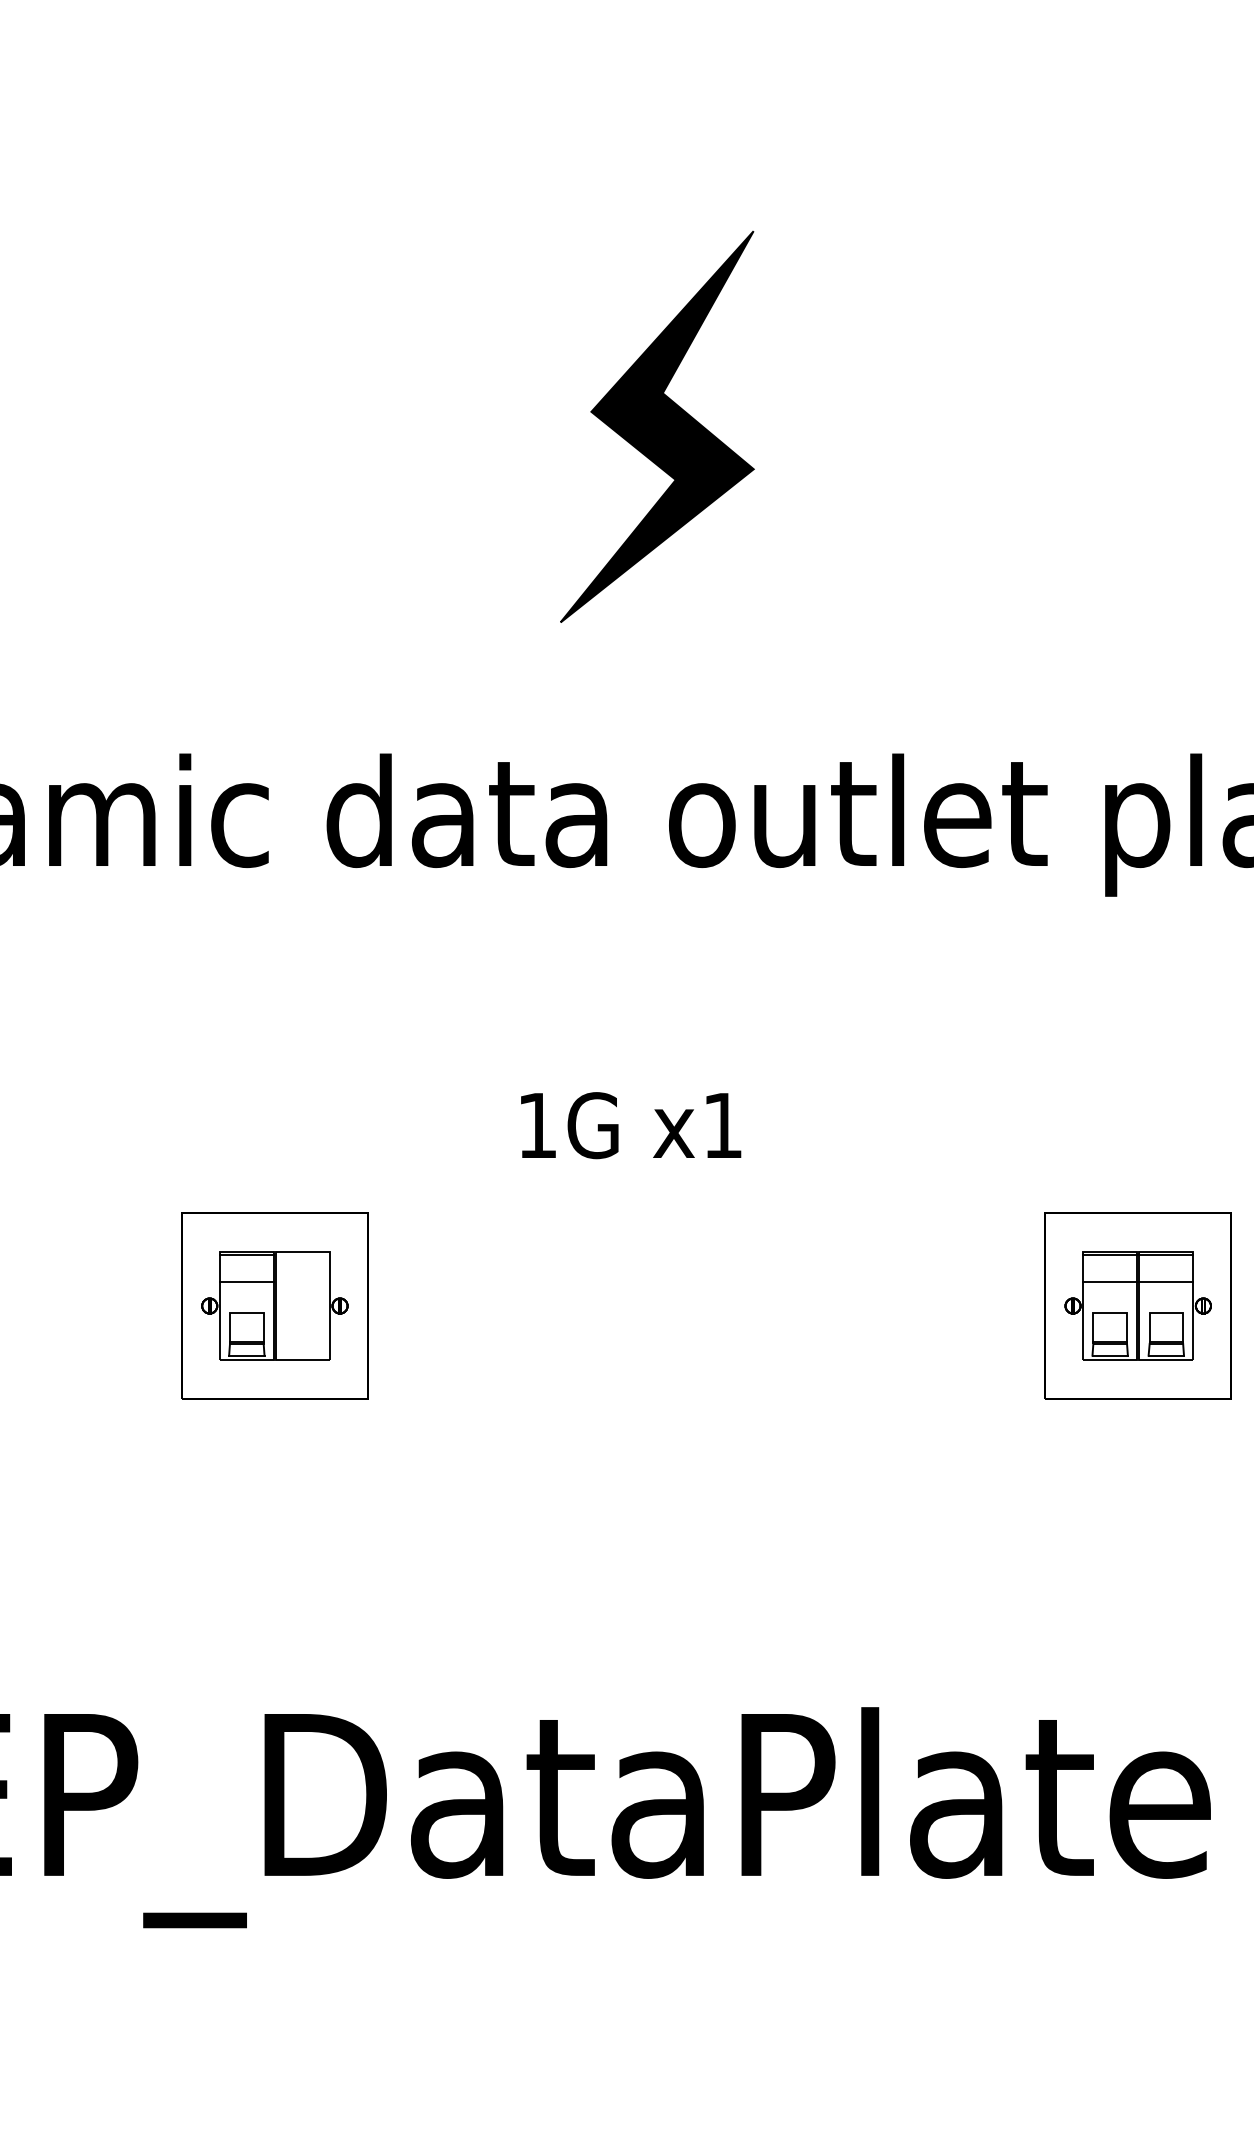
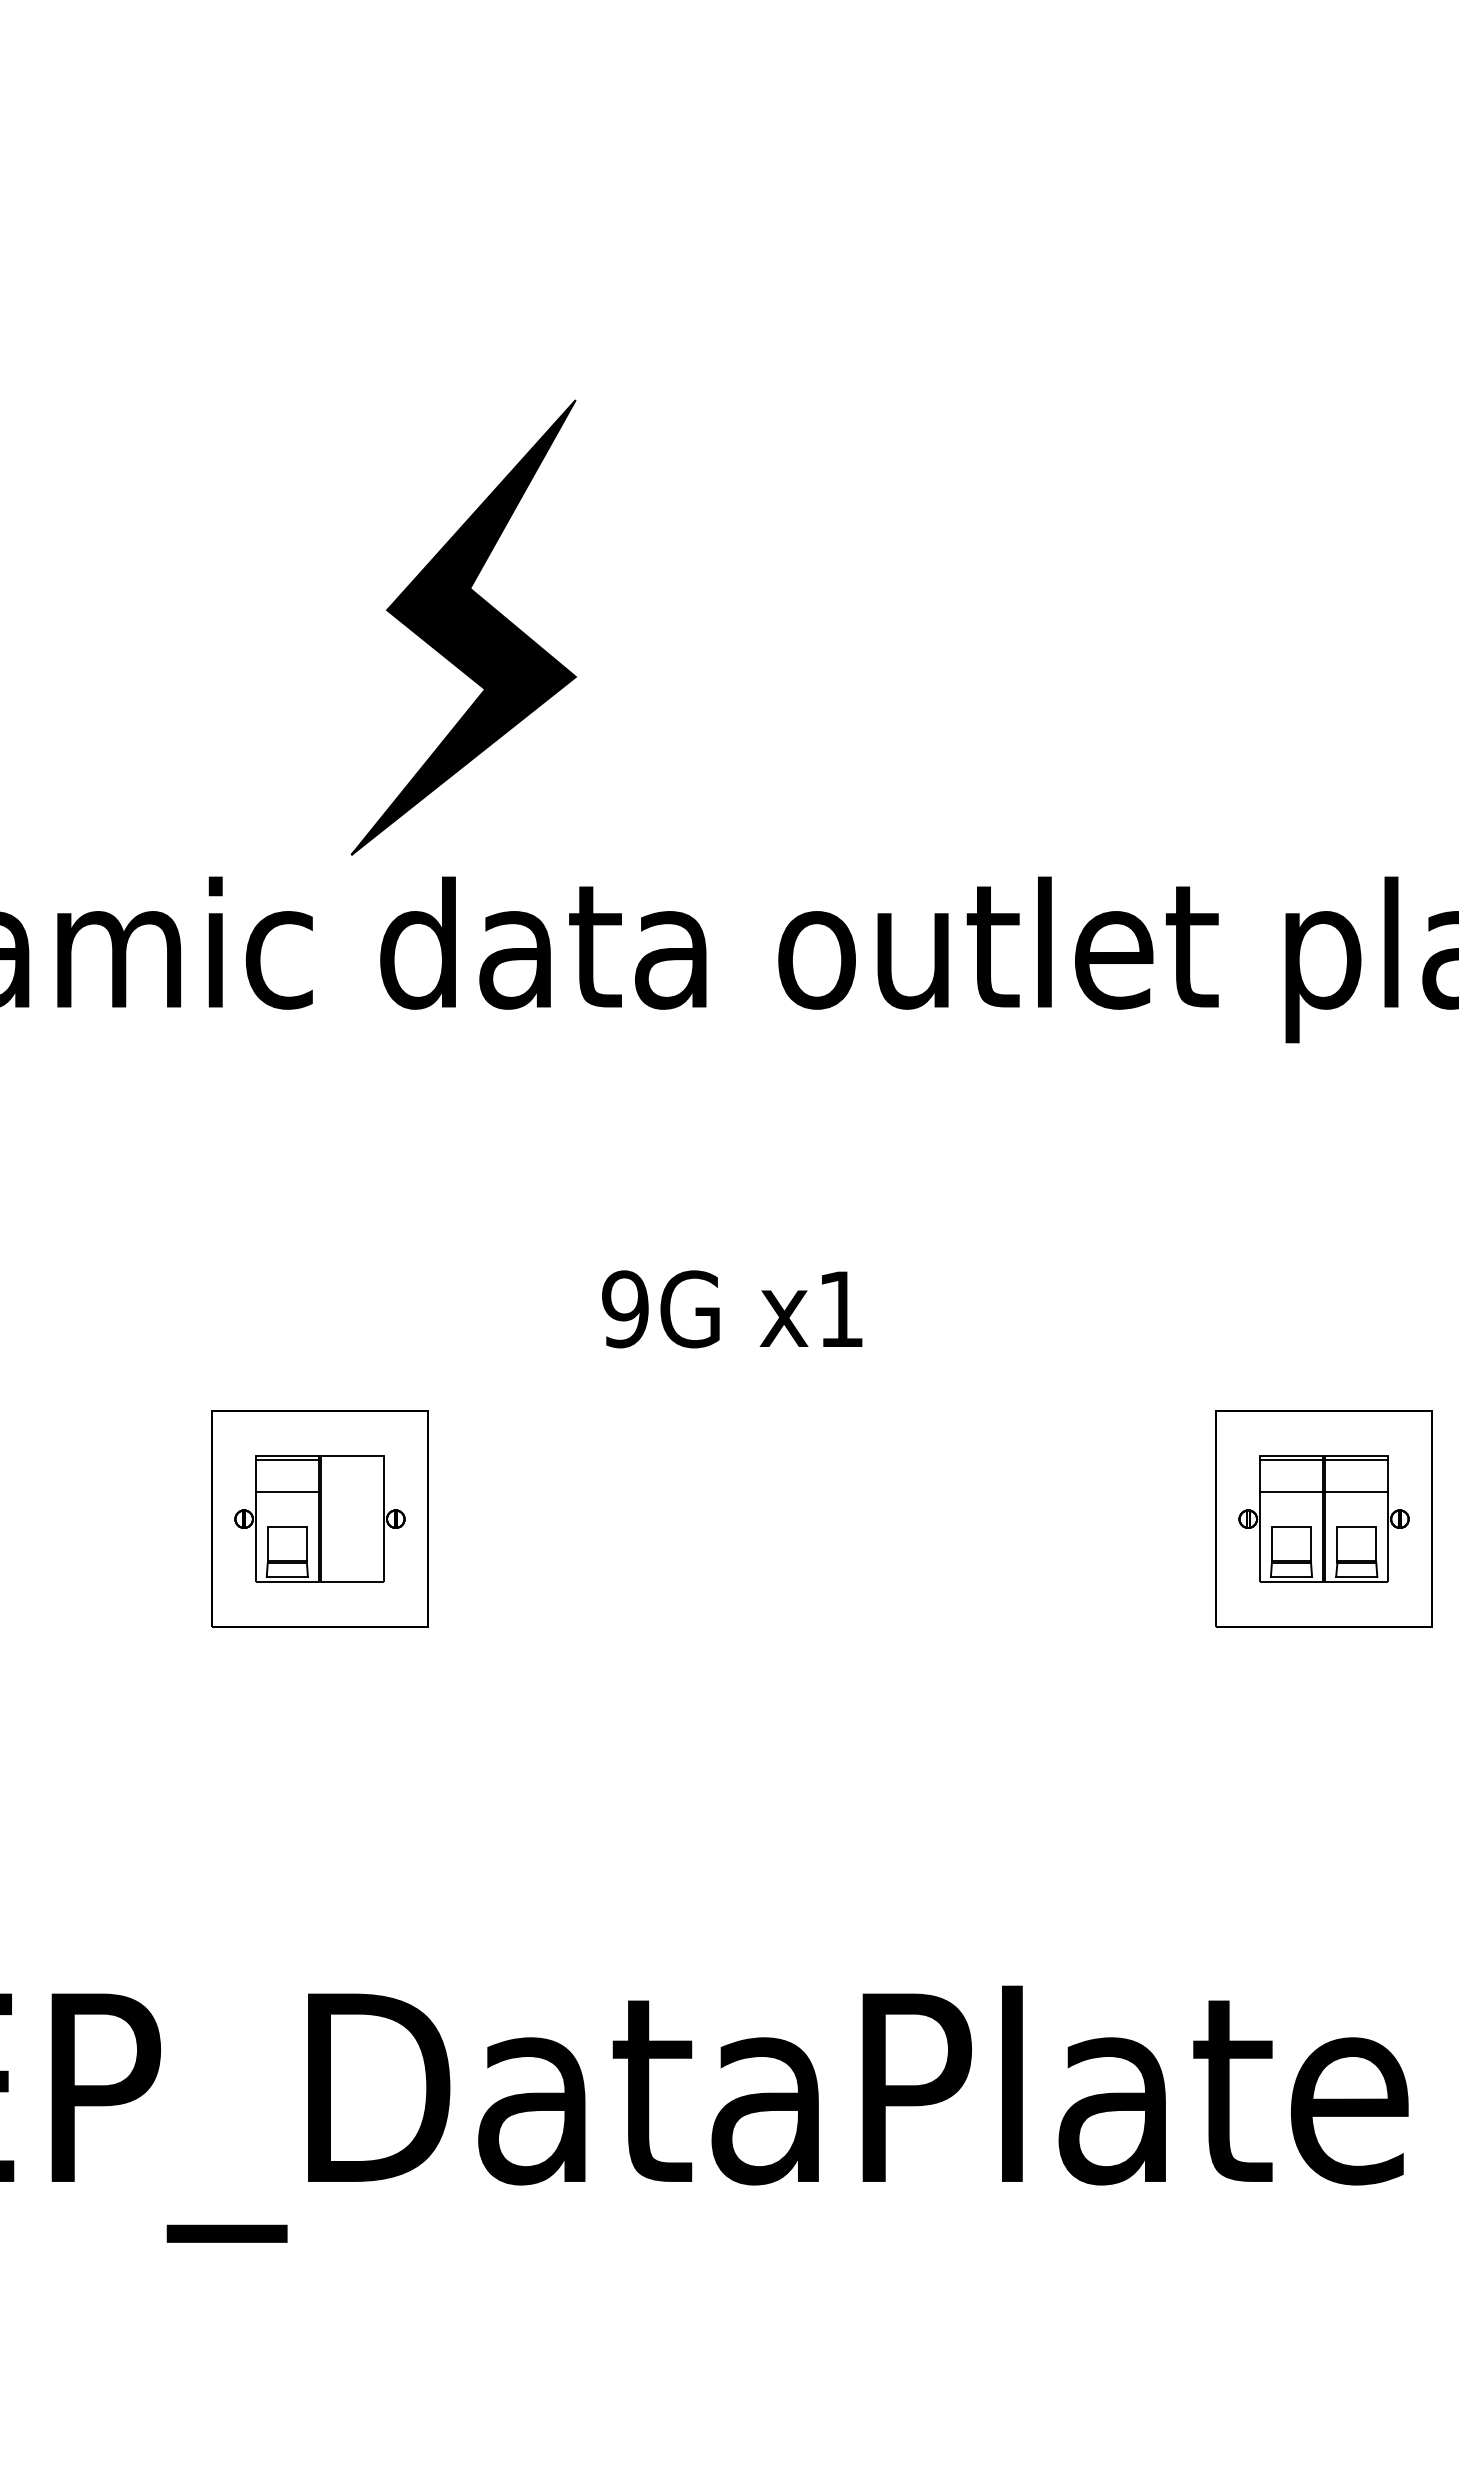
part: (657, 426) -> (463, 627), moved
text: (537, 1125) -> (625, 1309), 1G -> 9G

